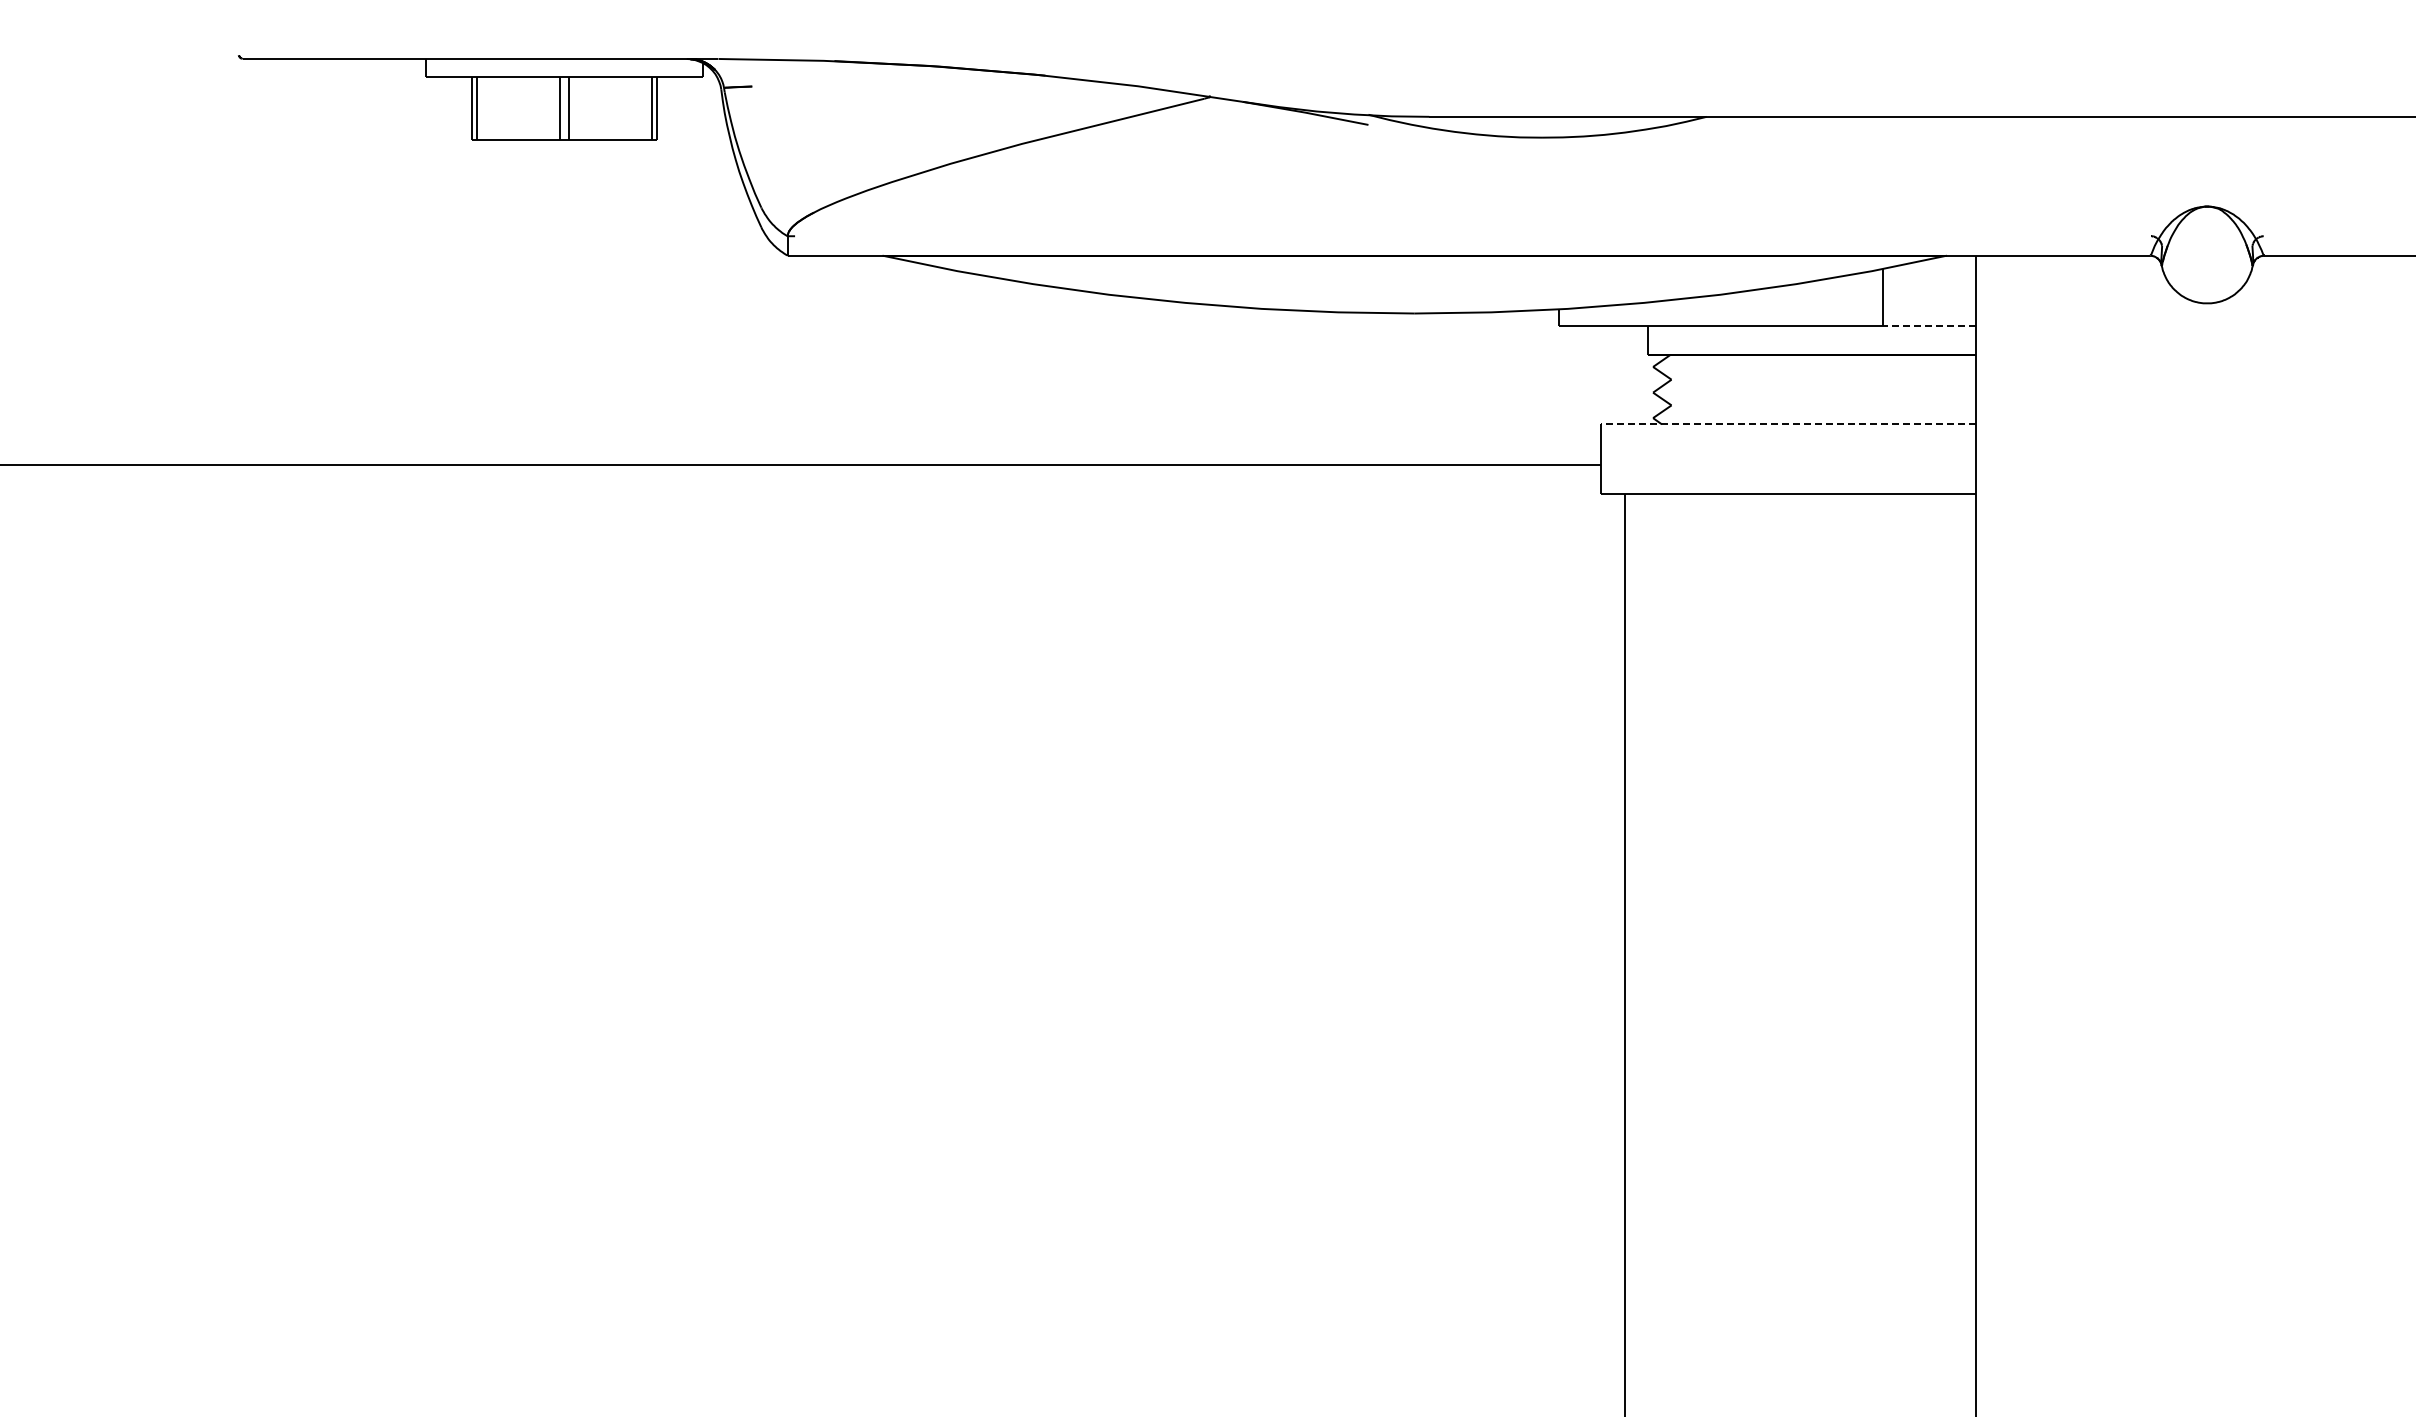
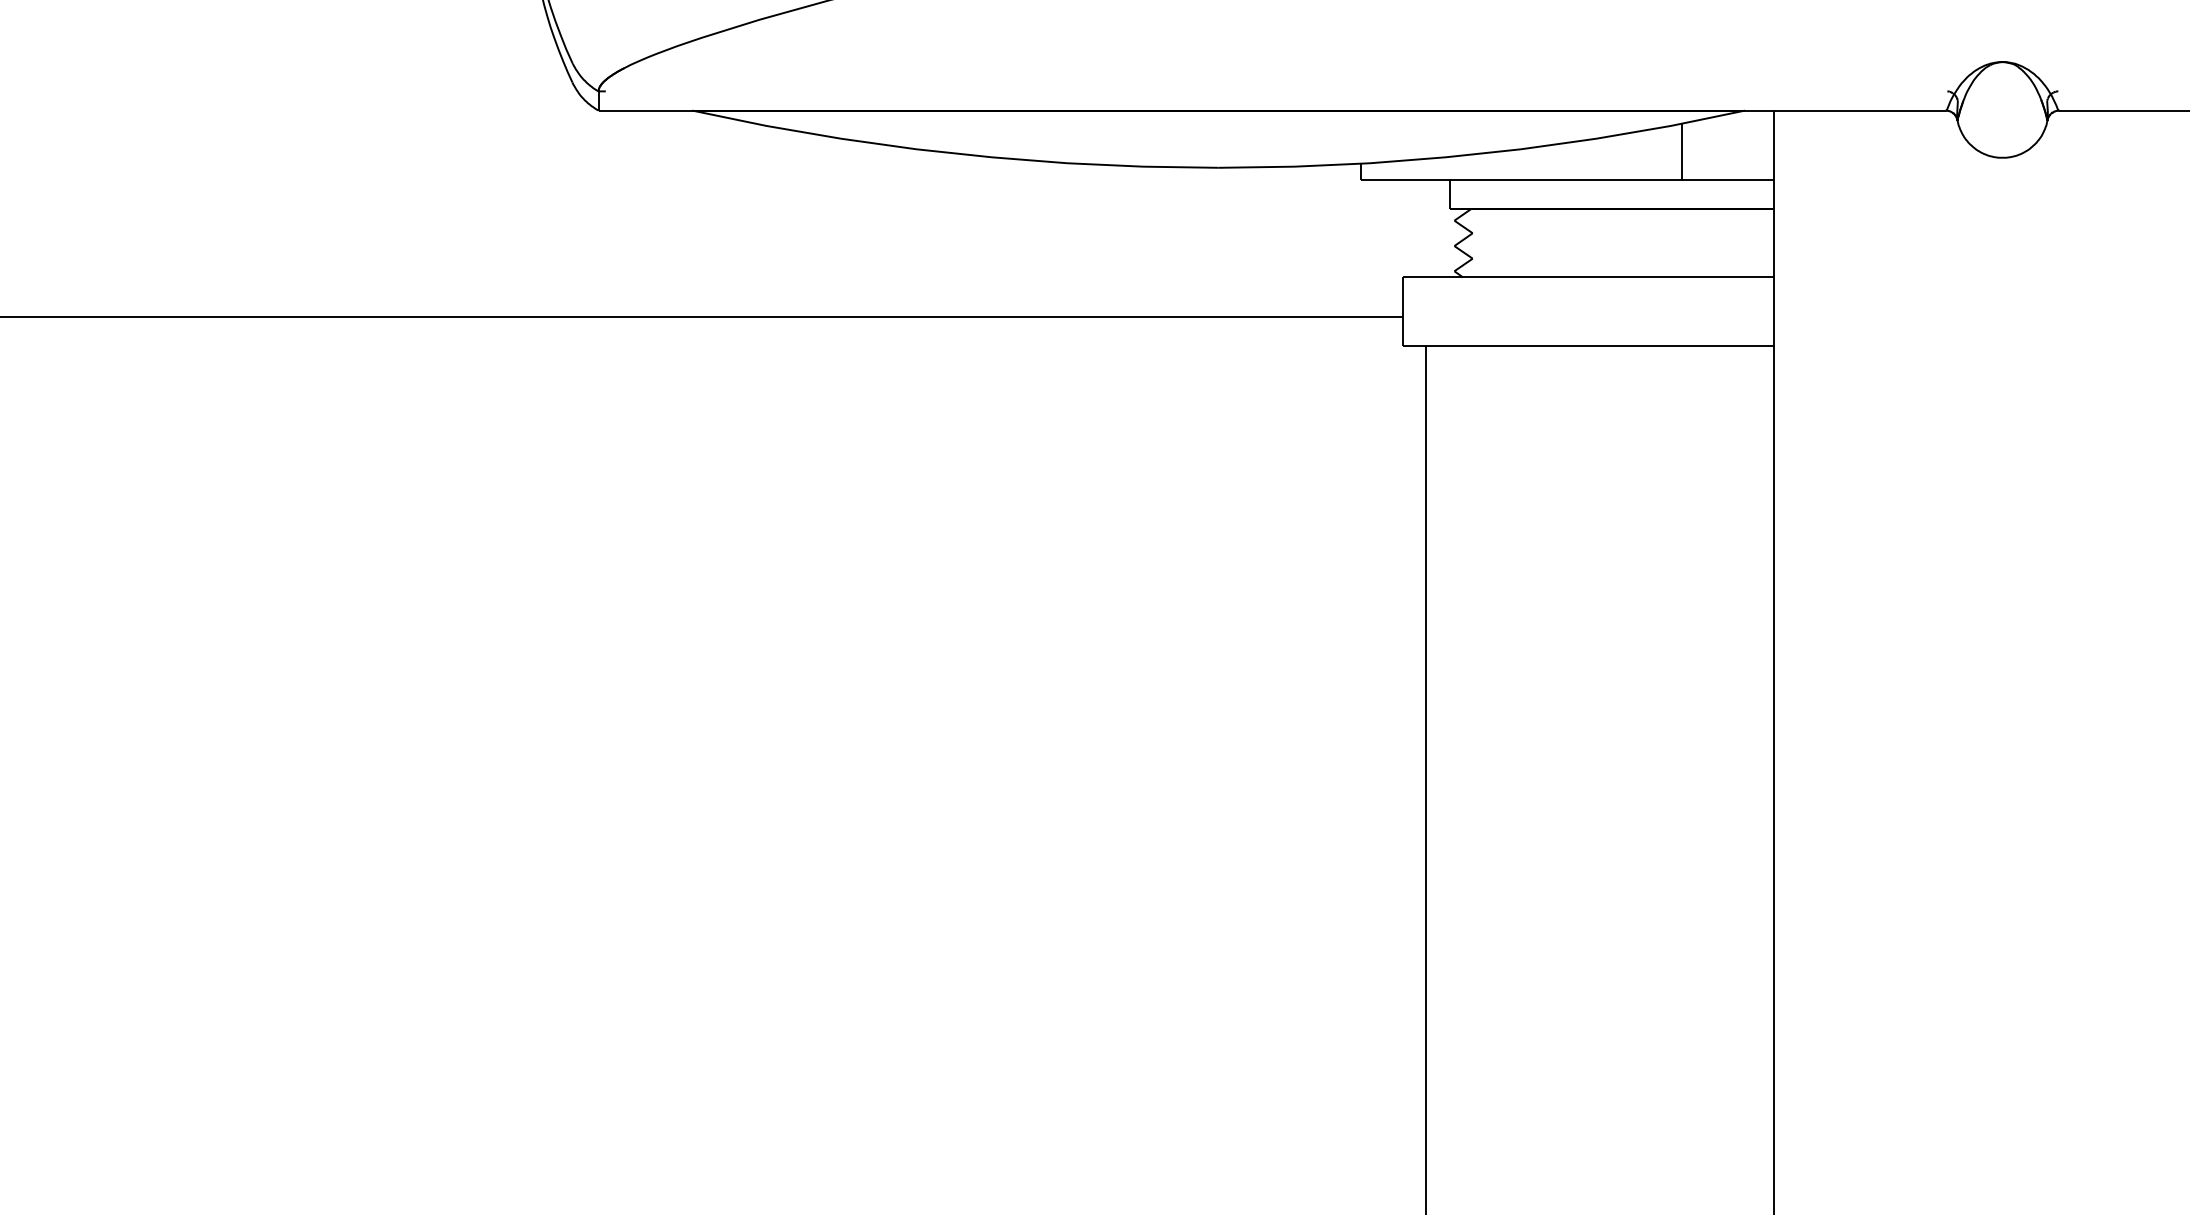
line: (1928, 326) -> (1726, 180), dashed -> solid
line: (1788, 424) -> (1588, 277), dashed -> solid

